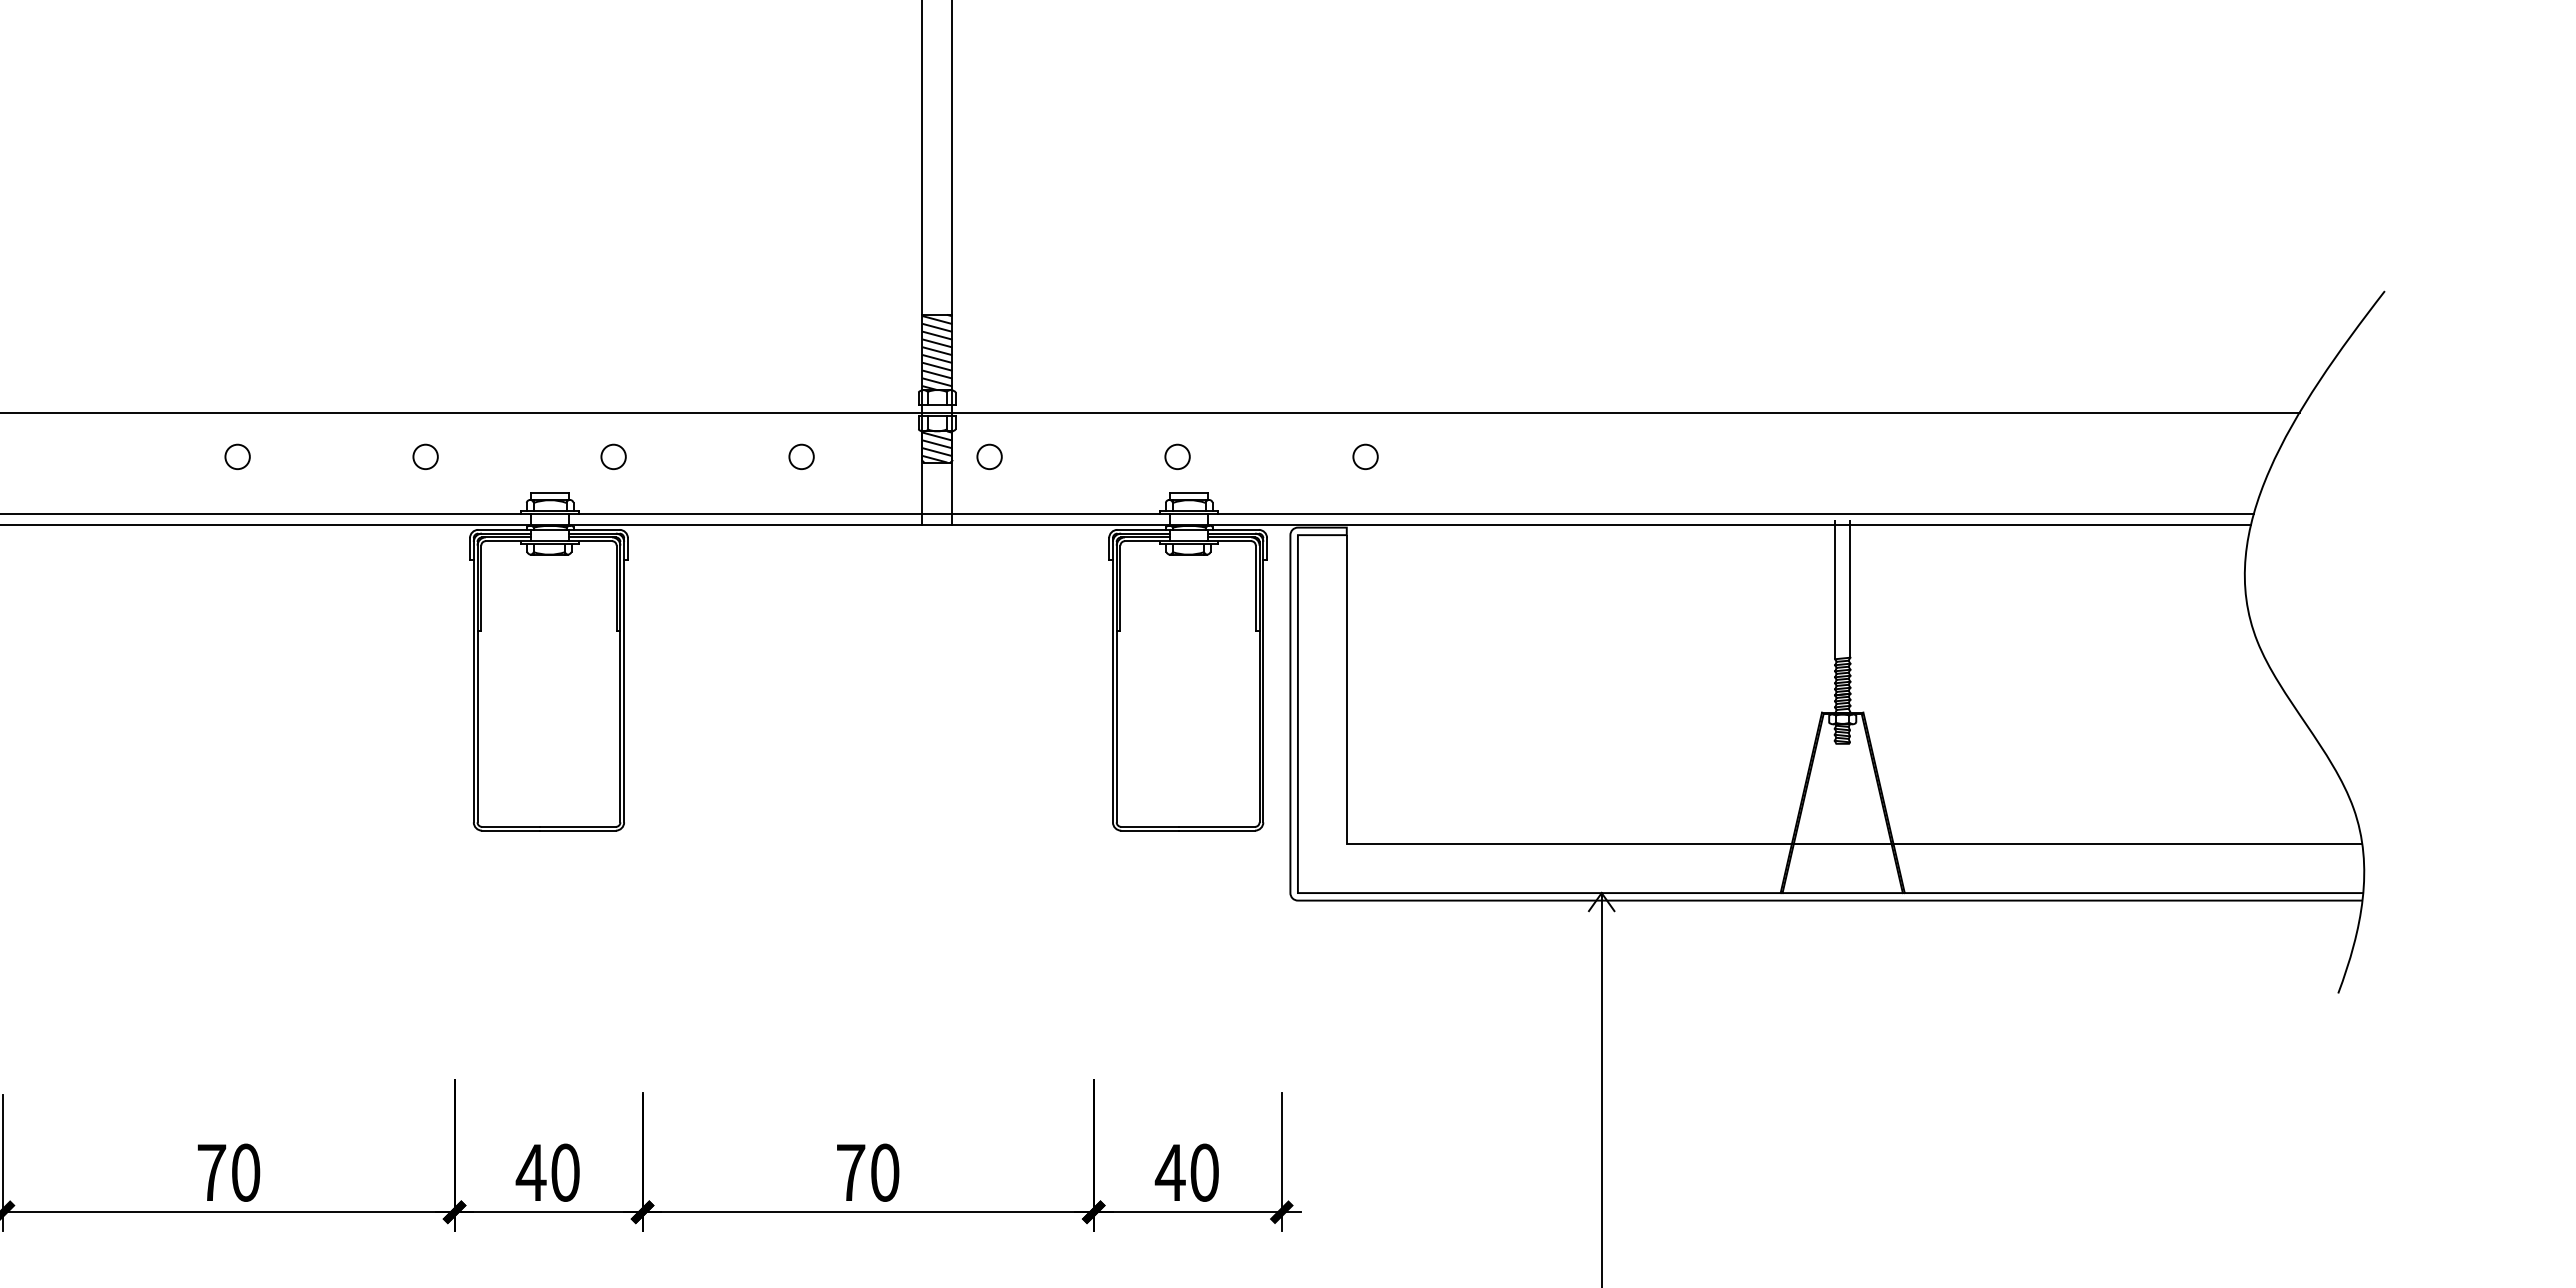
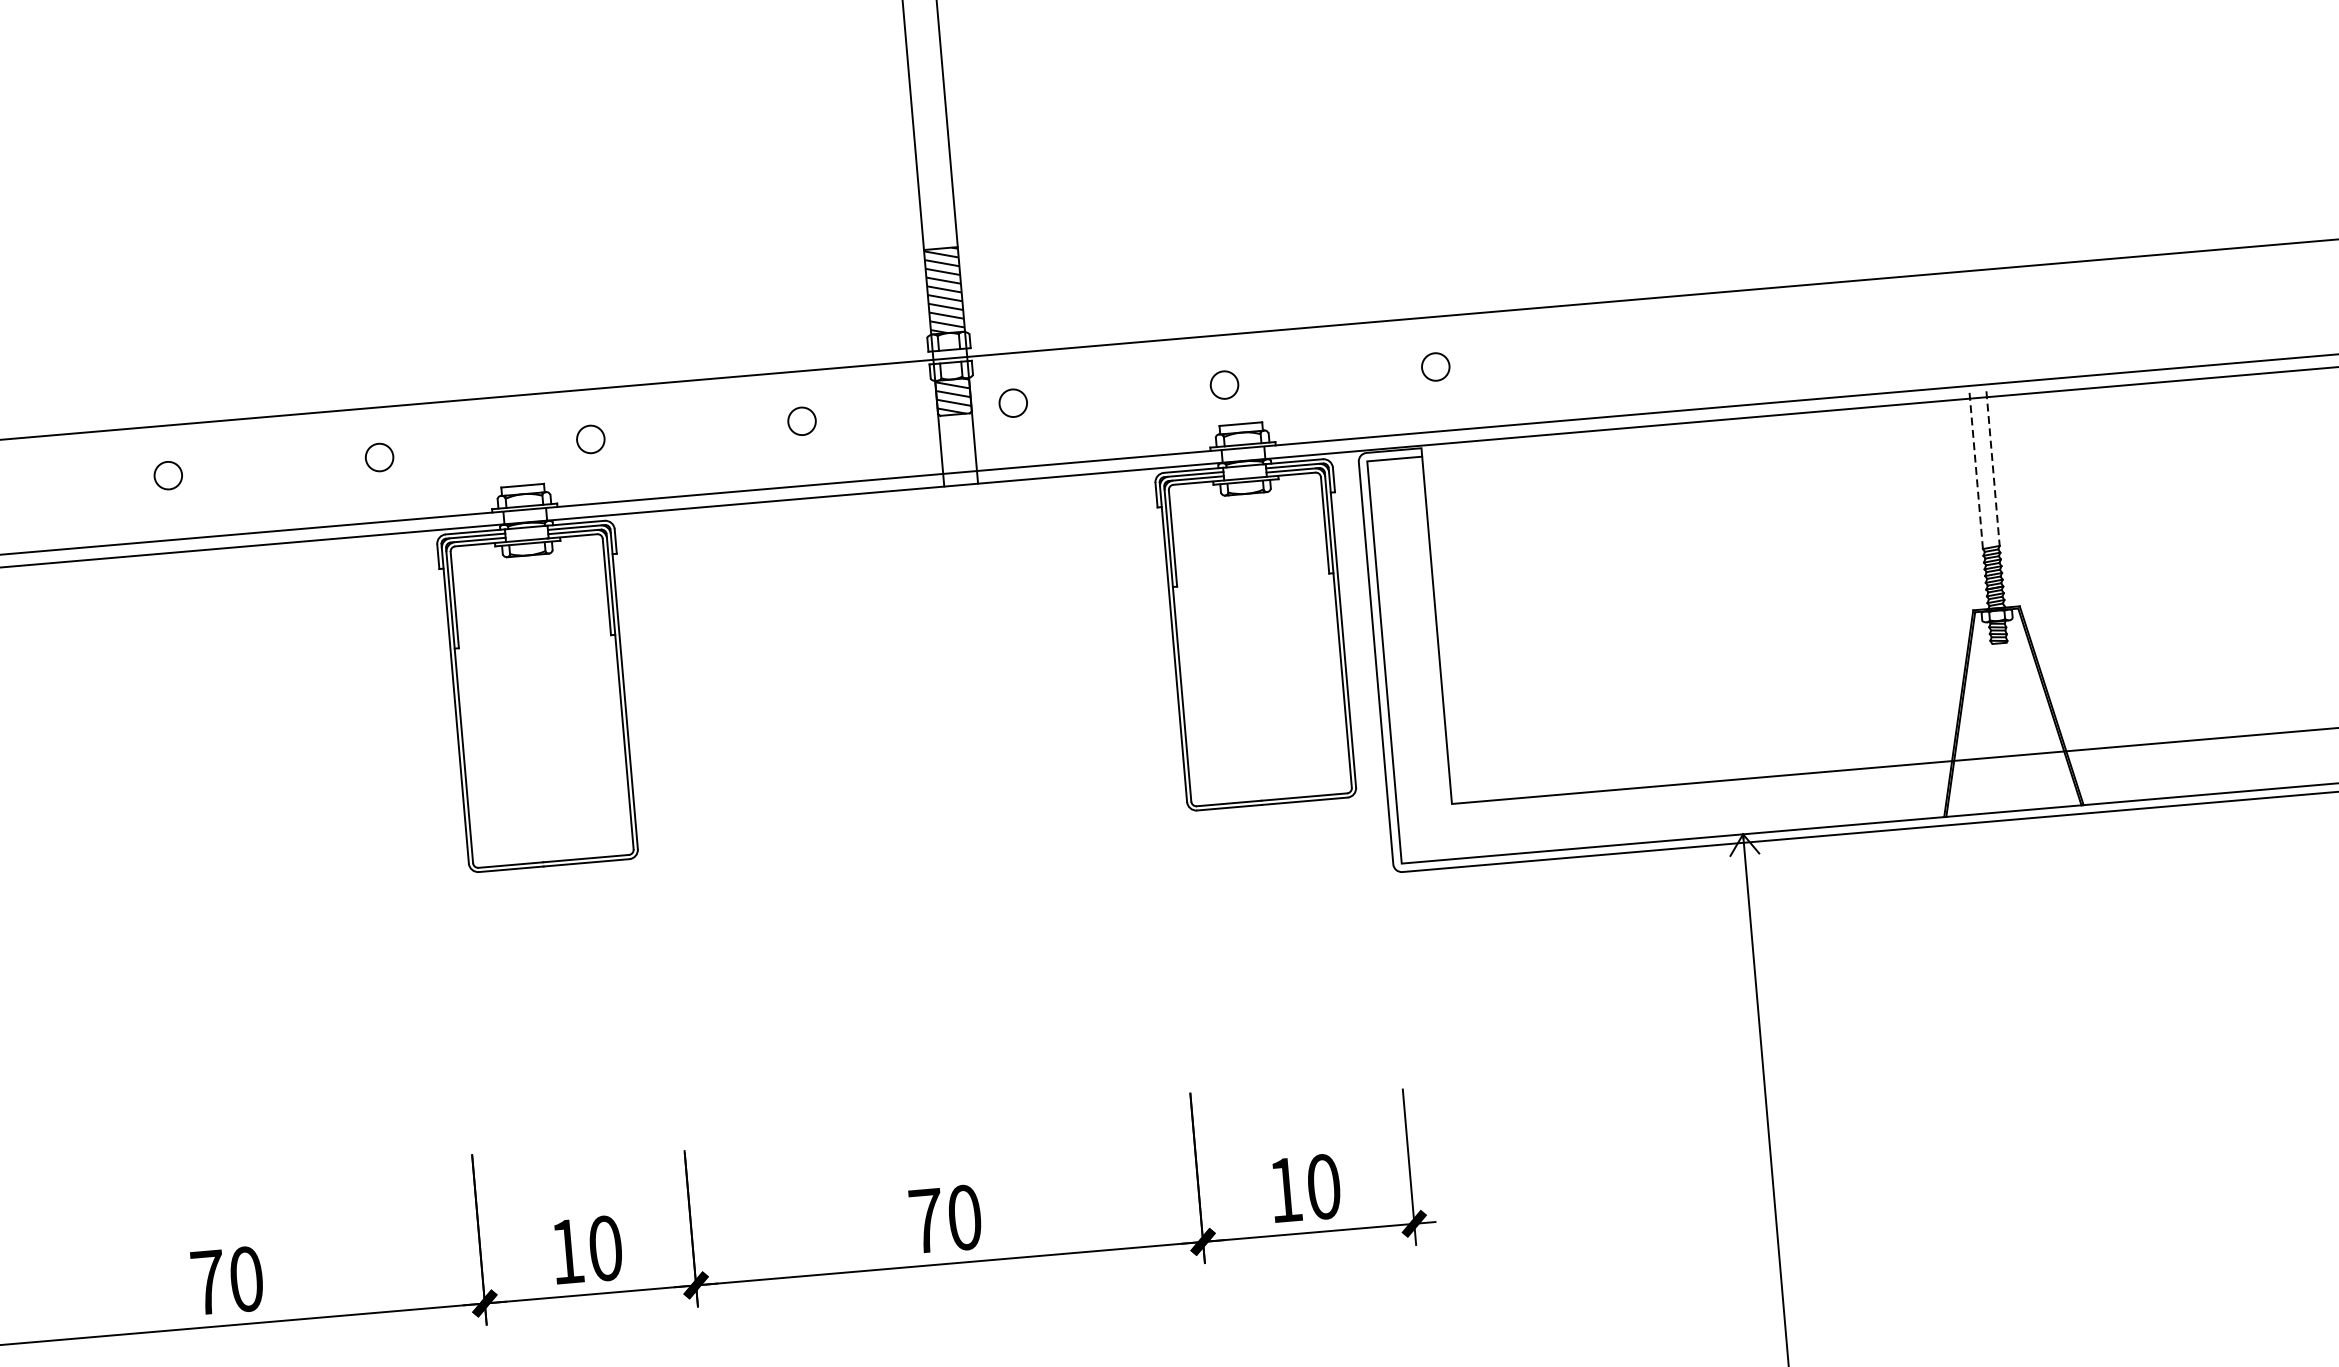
line: (1850, 588) -> (1993, 468), solid -> dashed
line: (1835, 589) -> (1976, 470), solid -> dashed
text: (530, 1172) -> (566, 1251), 40 -> 10
text: (1169, 1172) -> (1284, 1189), 40 -> 10

